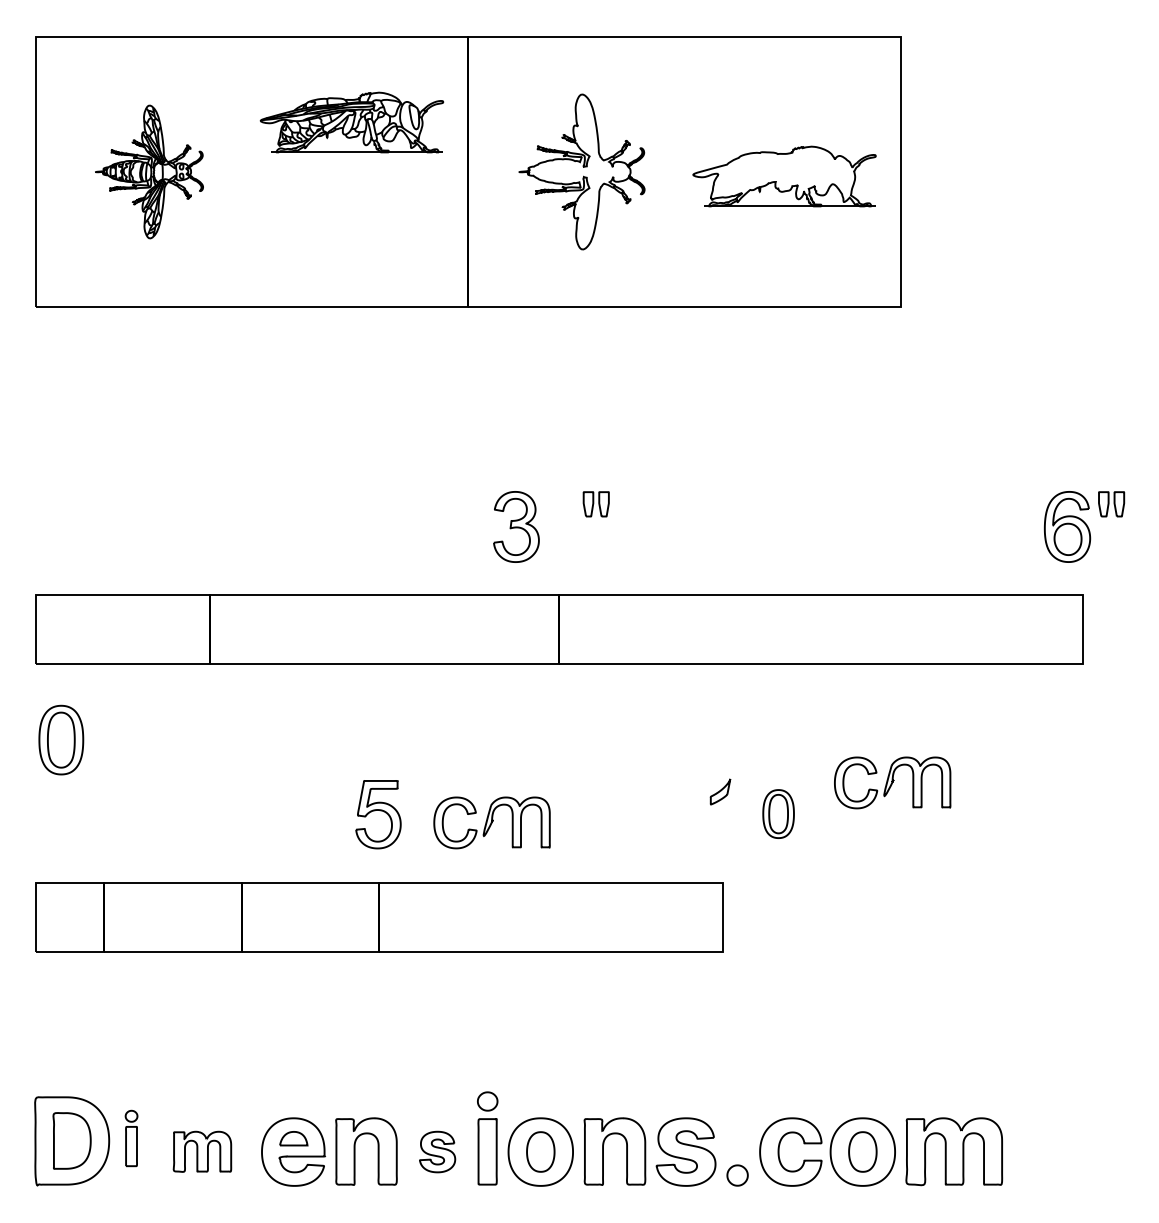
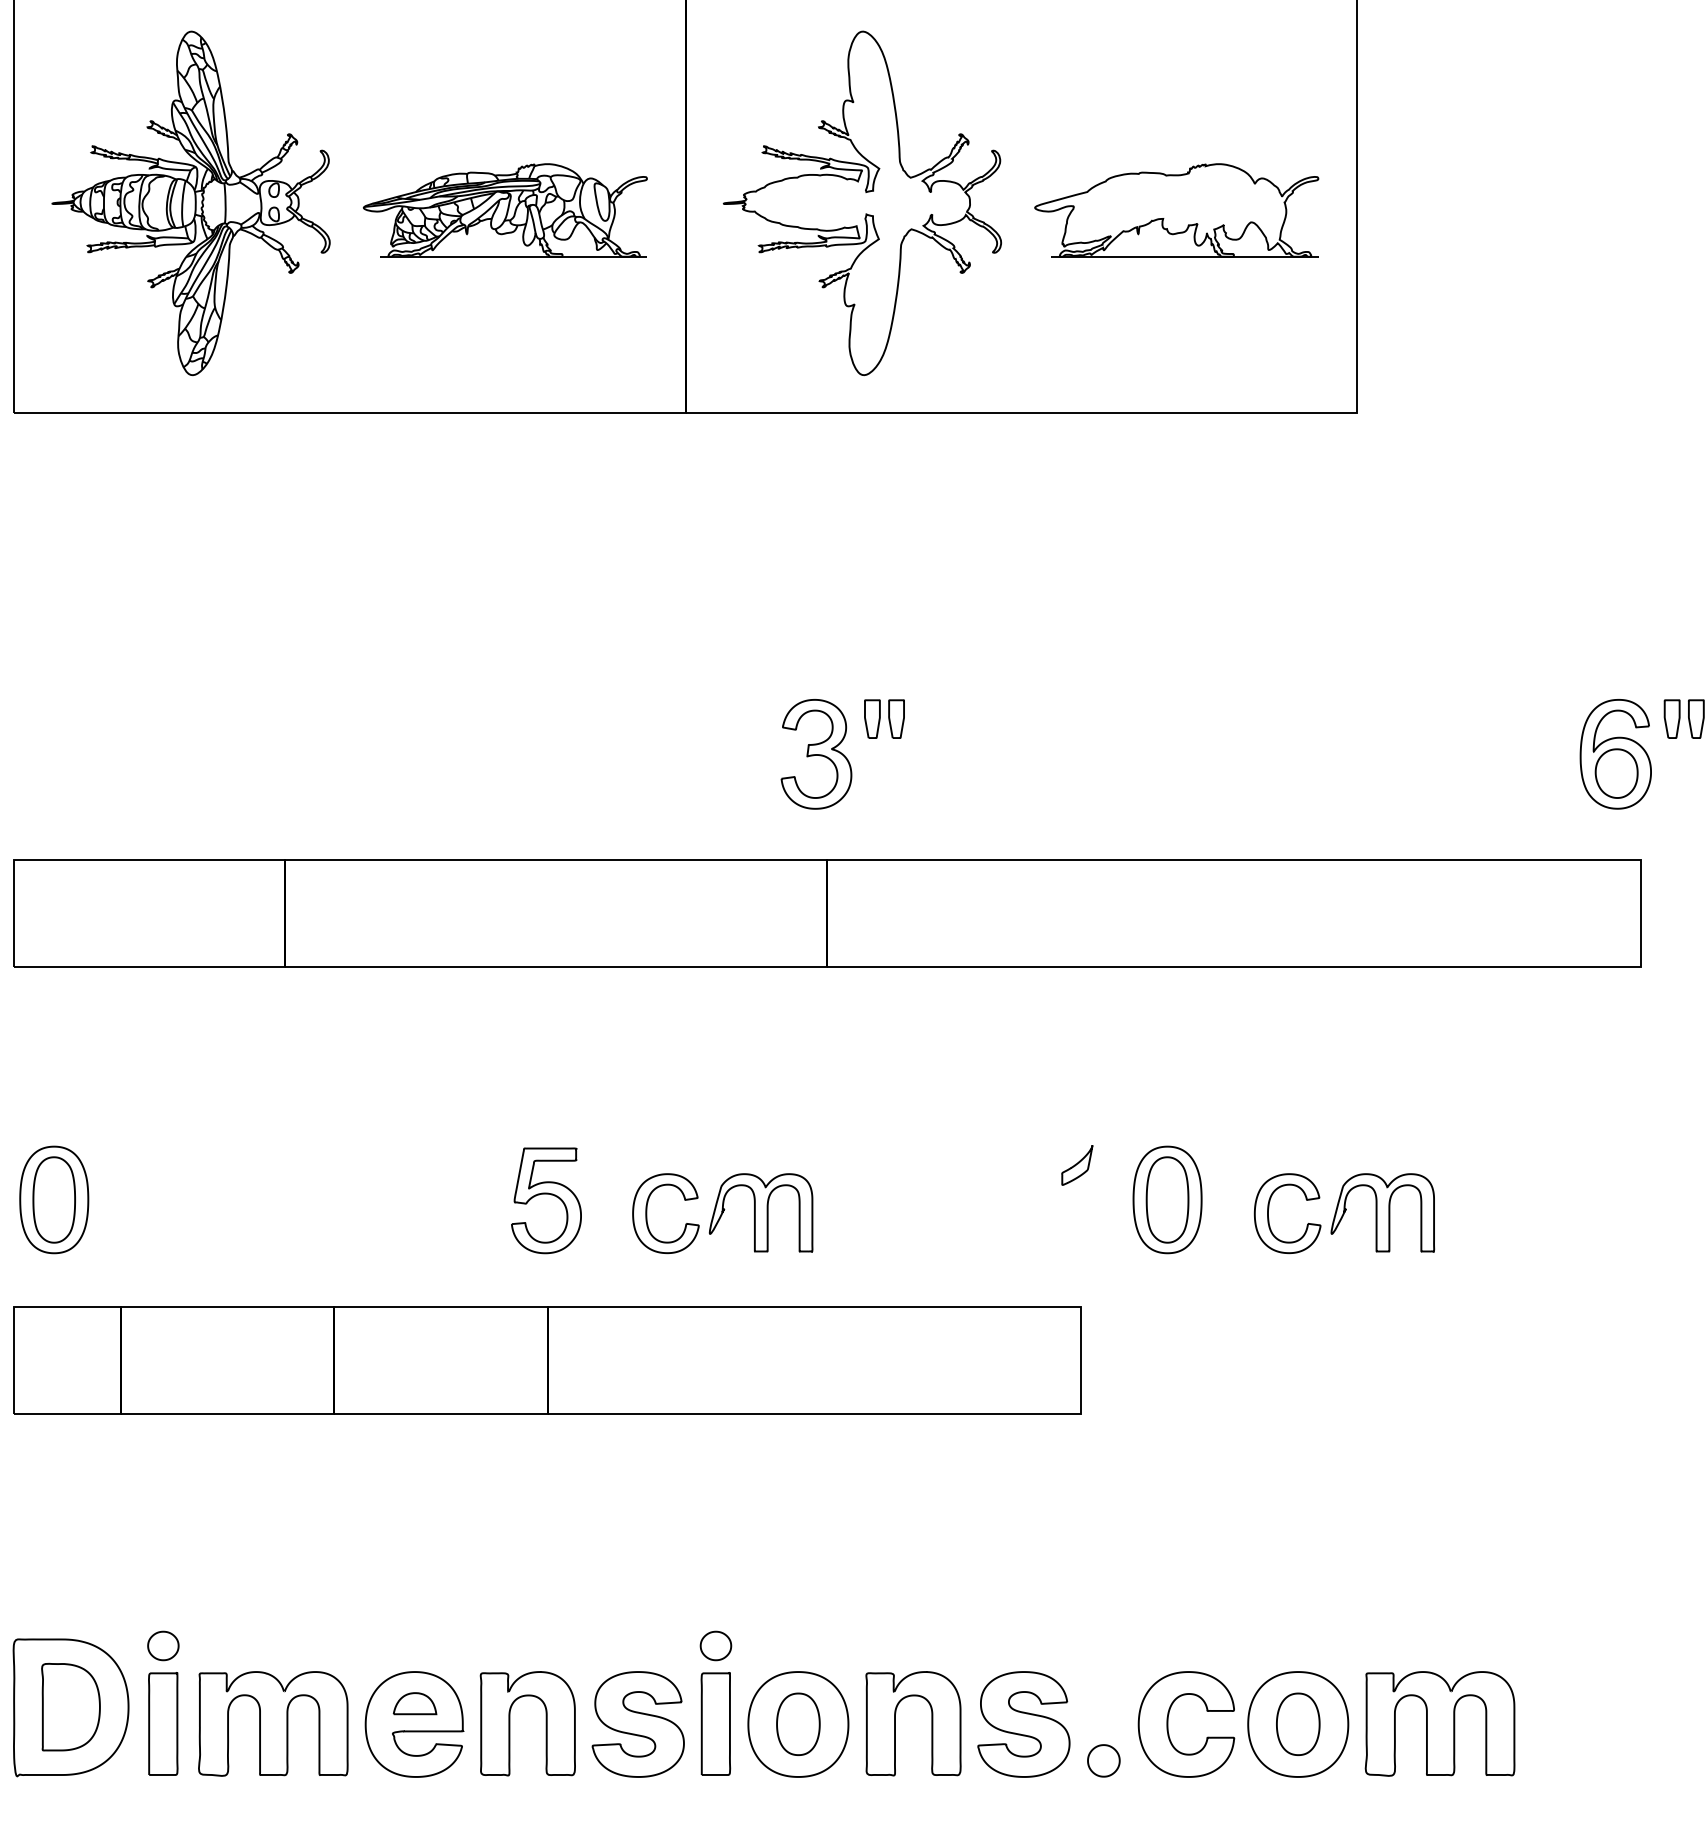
part: (351, 122) -> (504, 210), moved
part: (149, 171) -> (191, 202), size x1.67
part: (581, 171) -> (861, 202), size x1.43
part: (516, 526) -> (816, 753), moved
part: (61, 739) -> (54, 1198), moved
part: (892, 782) -> (1344, 1212), moved
part: (778, 813) -> (1167, 1198), size x1.43
part: (131, 1138) -> (163, 1703), size x1.67
part: (202, 1151) -> (273, 1723), size x1.67
part: (437, 1151) -> (638, 1723), size x1.67

